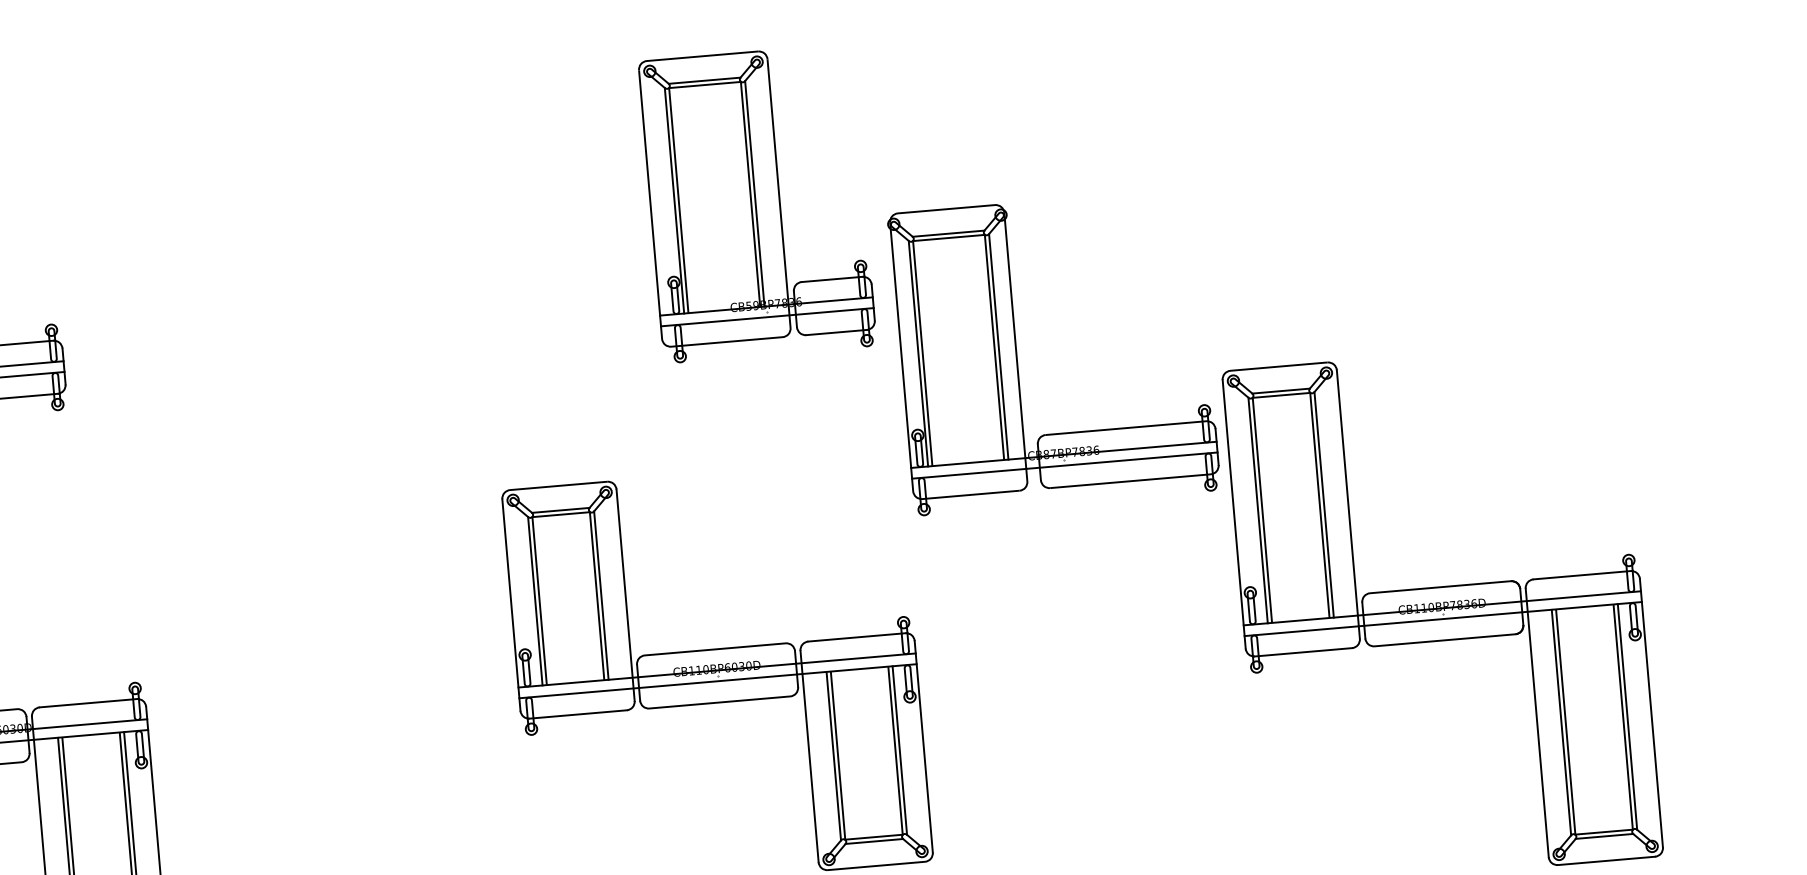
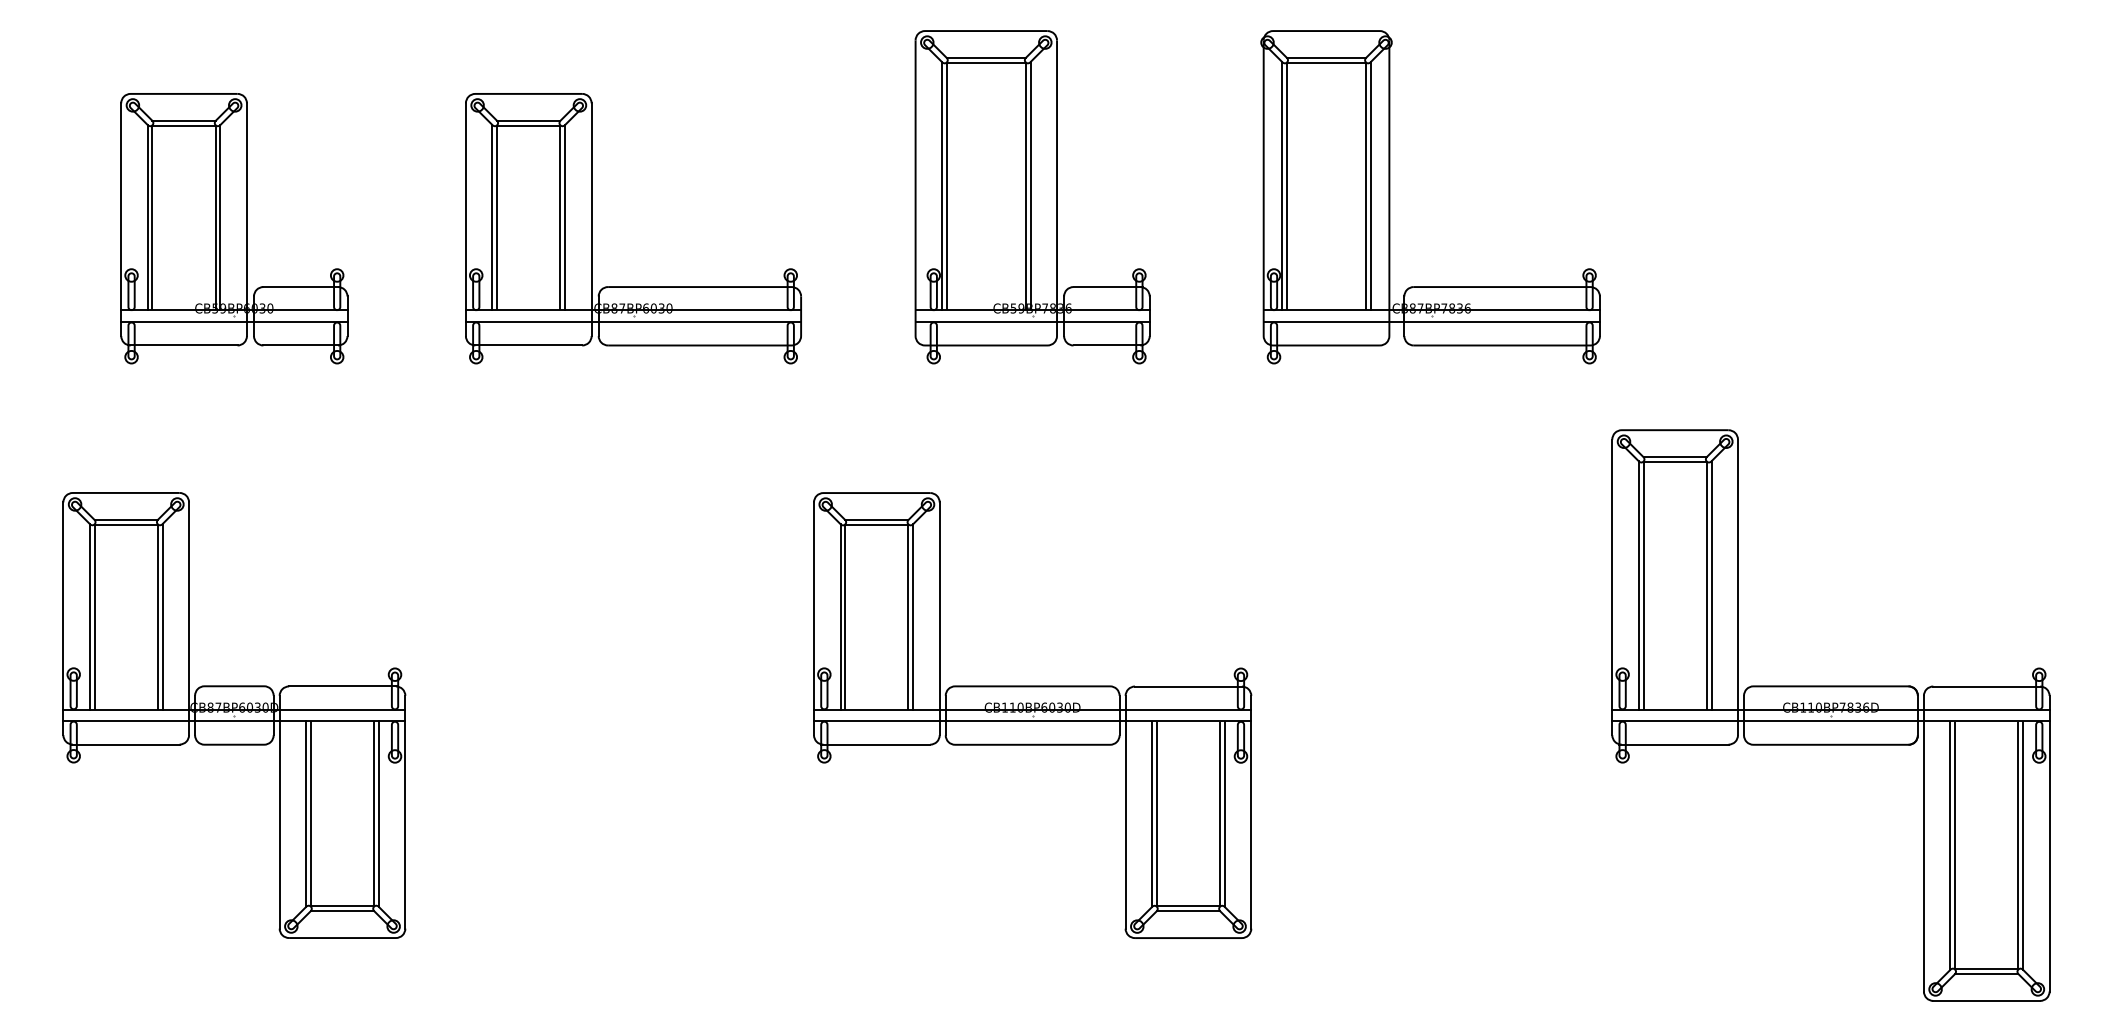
part: (757, 203) -> (1032, 197), moved
part: (279, 267) -> (592, 228), added
part: (1017, 355) -> (1390, 197), moved

